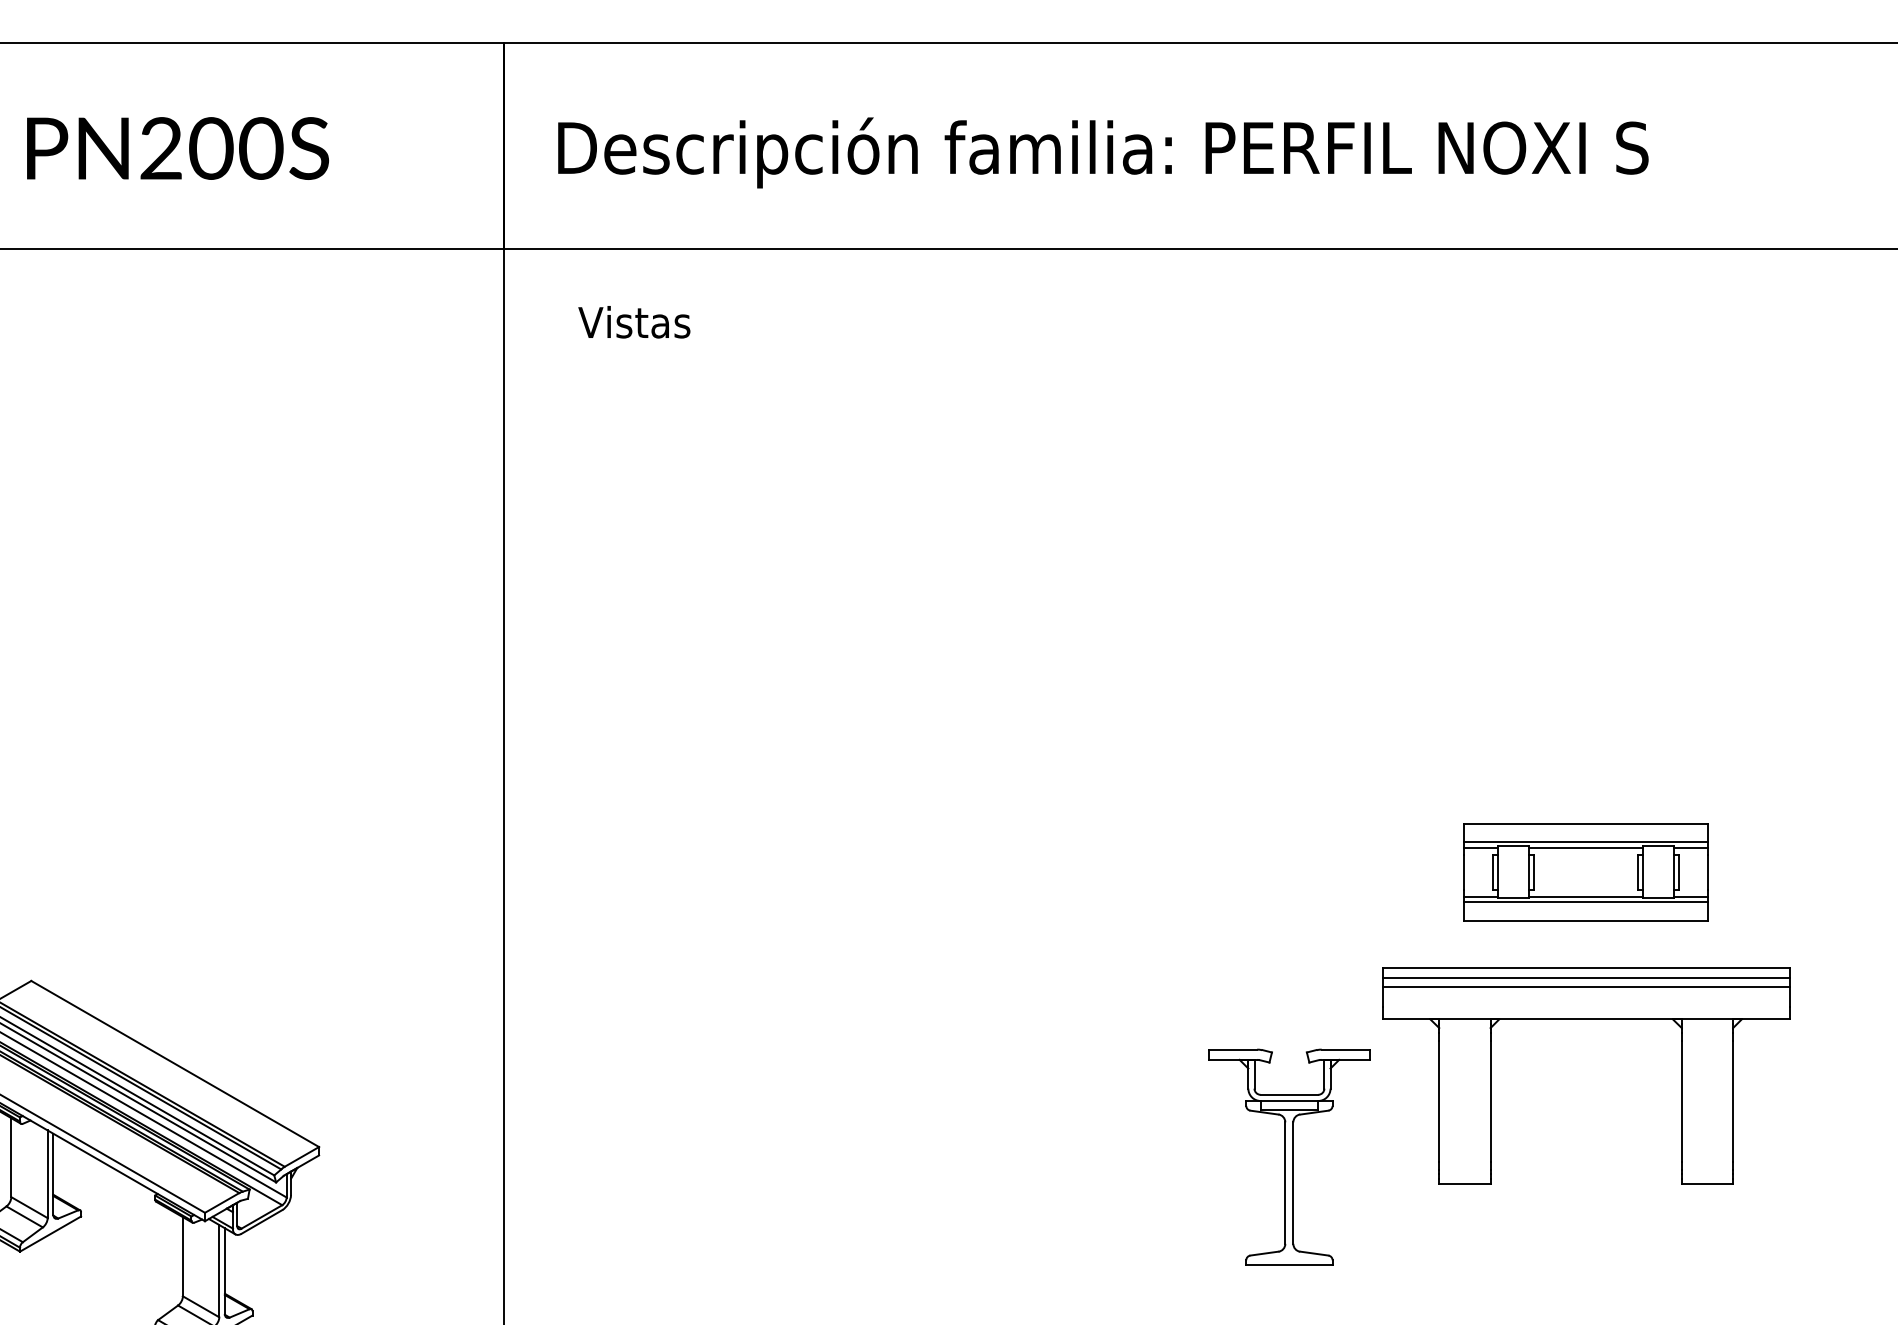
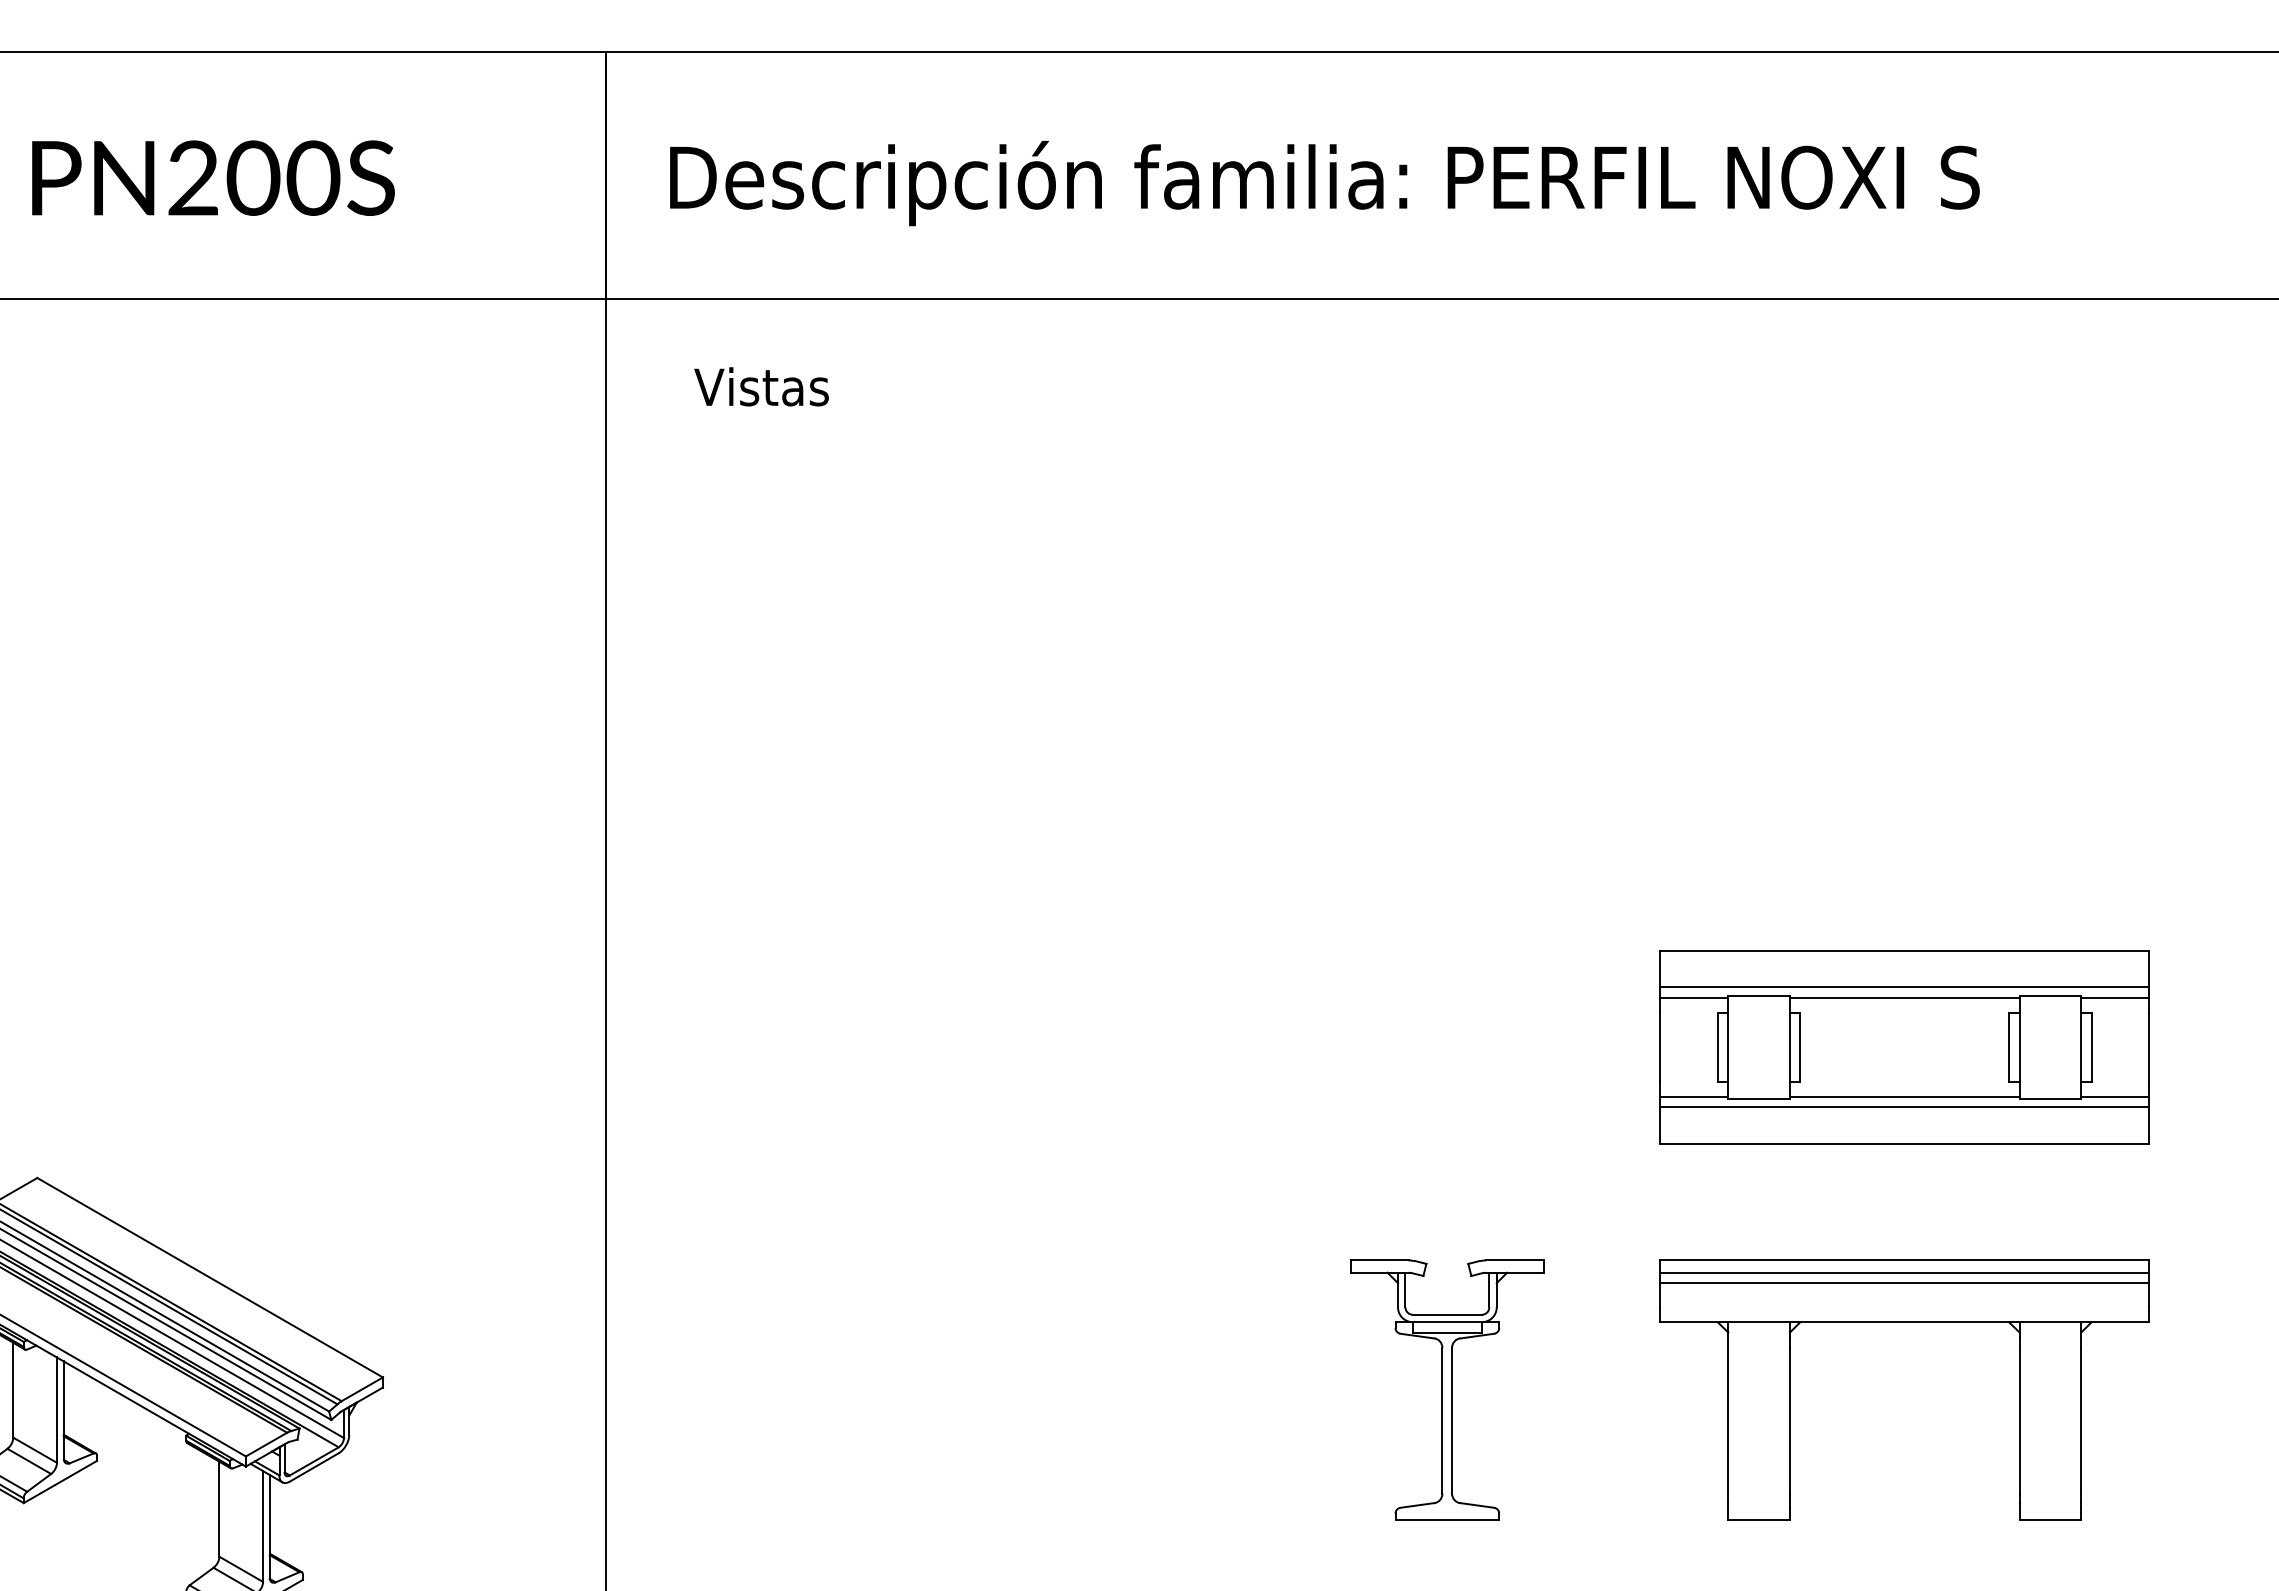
part: (1585, 872) -> (1904, 1047), size x1.67
part: (1585, 1019) -> (1904, 1322), moved
part: (1289, 1157) -> (1447, 1389), moved

